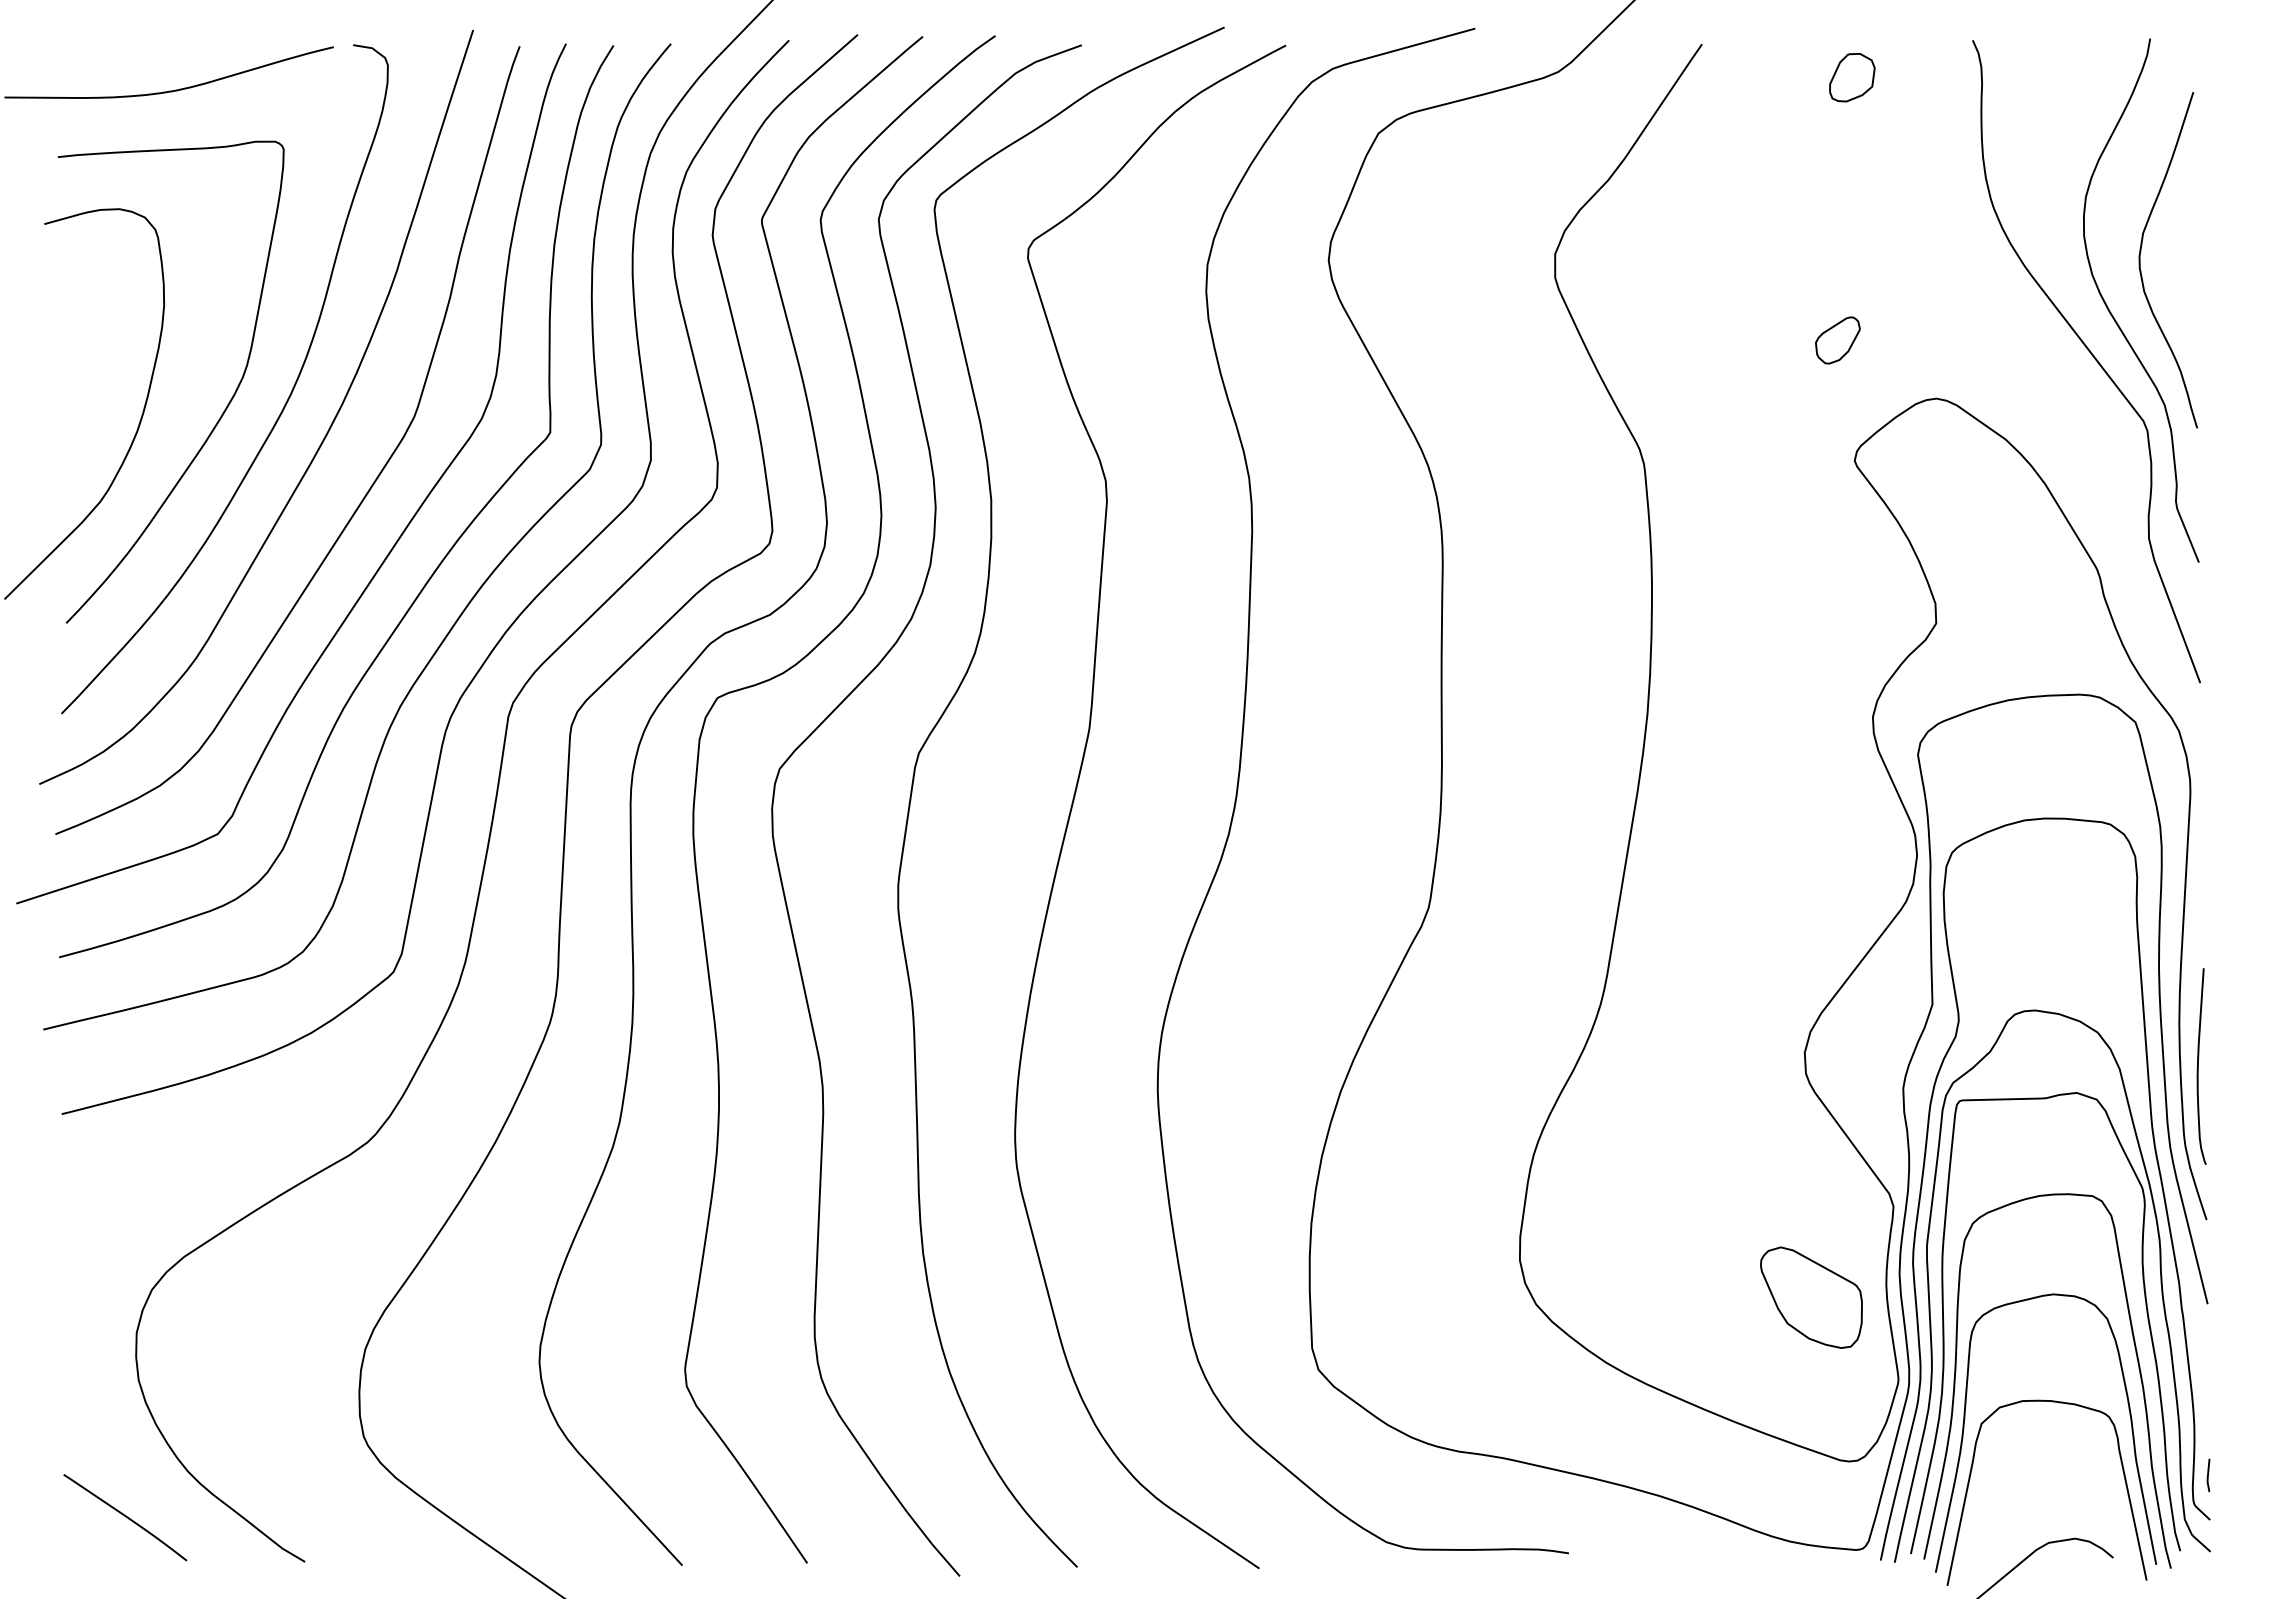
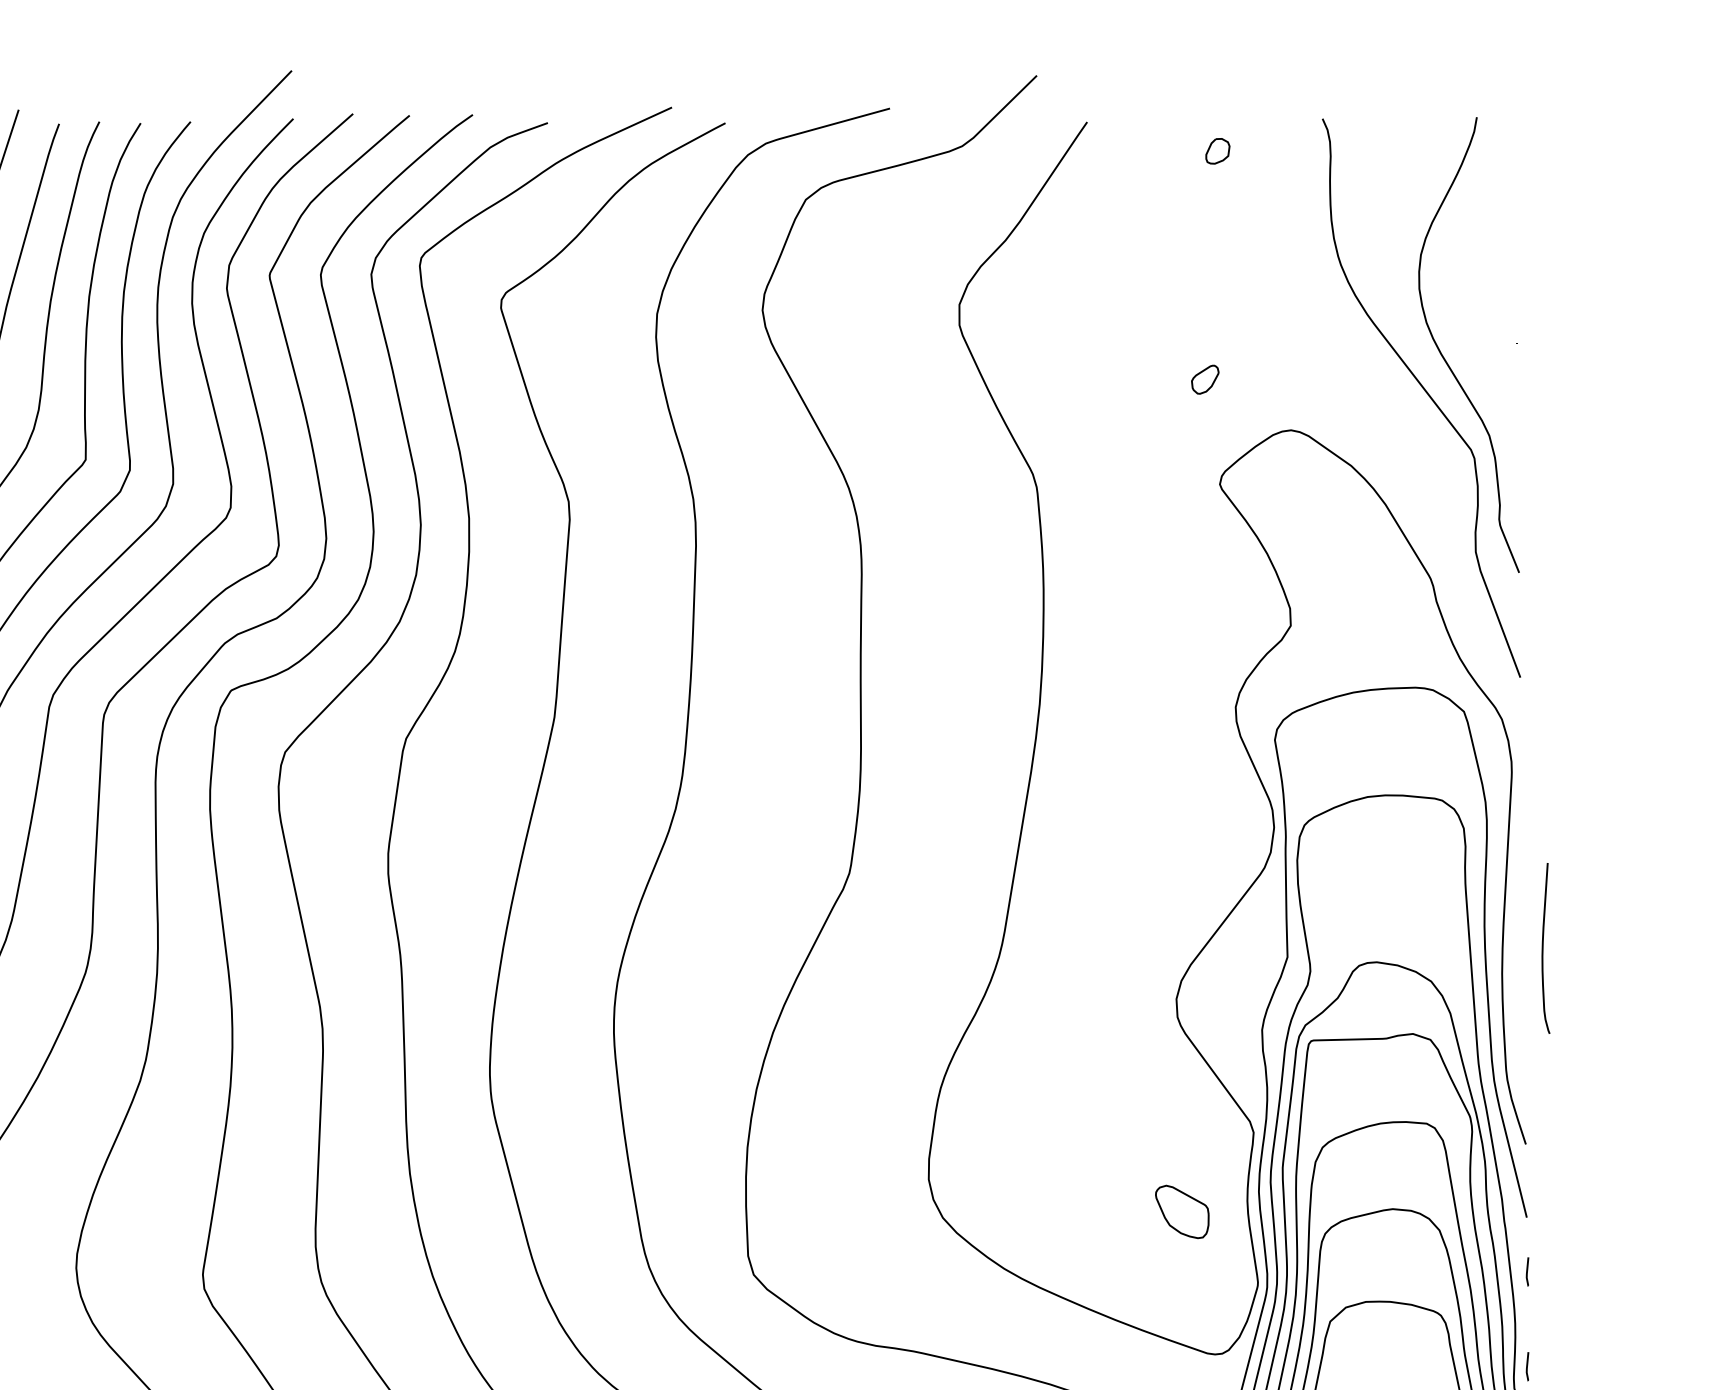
part: (1852, 77) -> (1217, 151), size x0.6
curve: (2140, 260) -> (1468, 310), removed
part: (1837, 340) -> (1204, 379), size x0.7
curve: (2198, 1066) -> (1543, 948), moved
part: (1811, 1297) -> (1182, 1211), size x0.6
line: (2208, 1366) -> (1527, 1271), added

